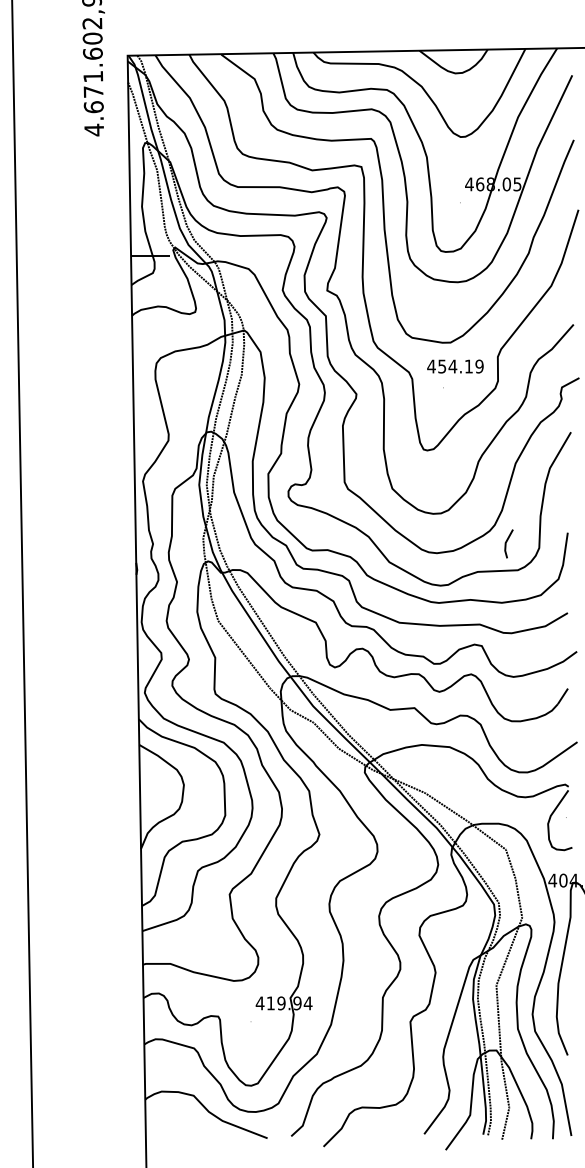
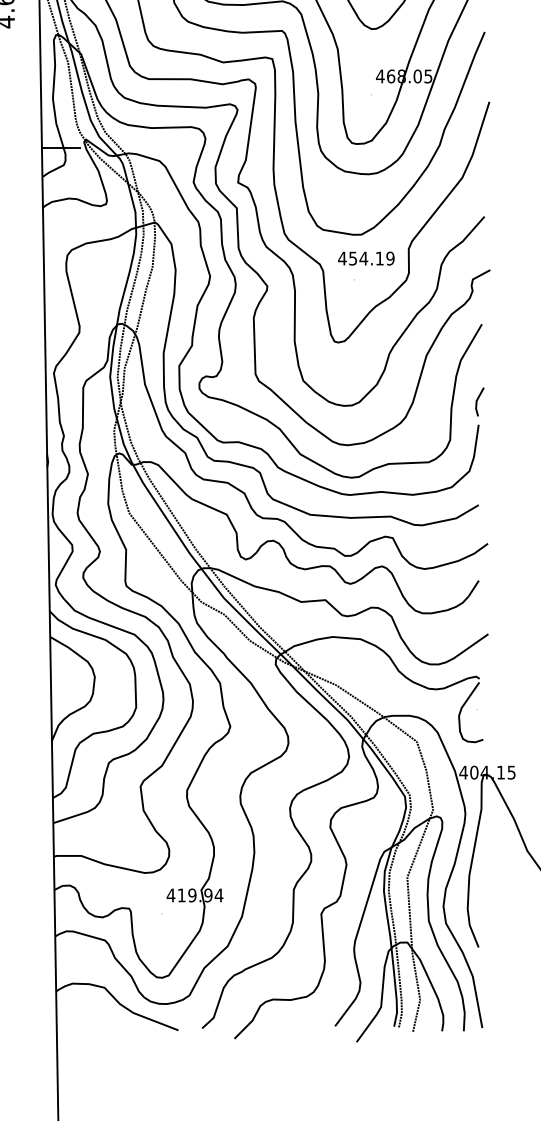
line: (506, 543) -> (477, 401), moved

